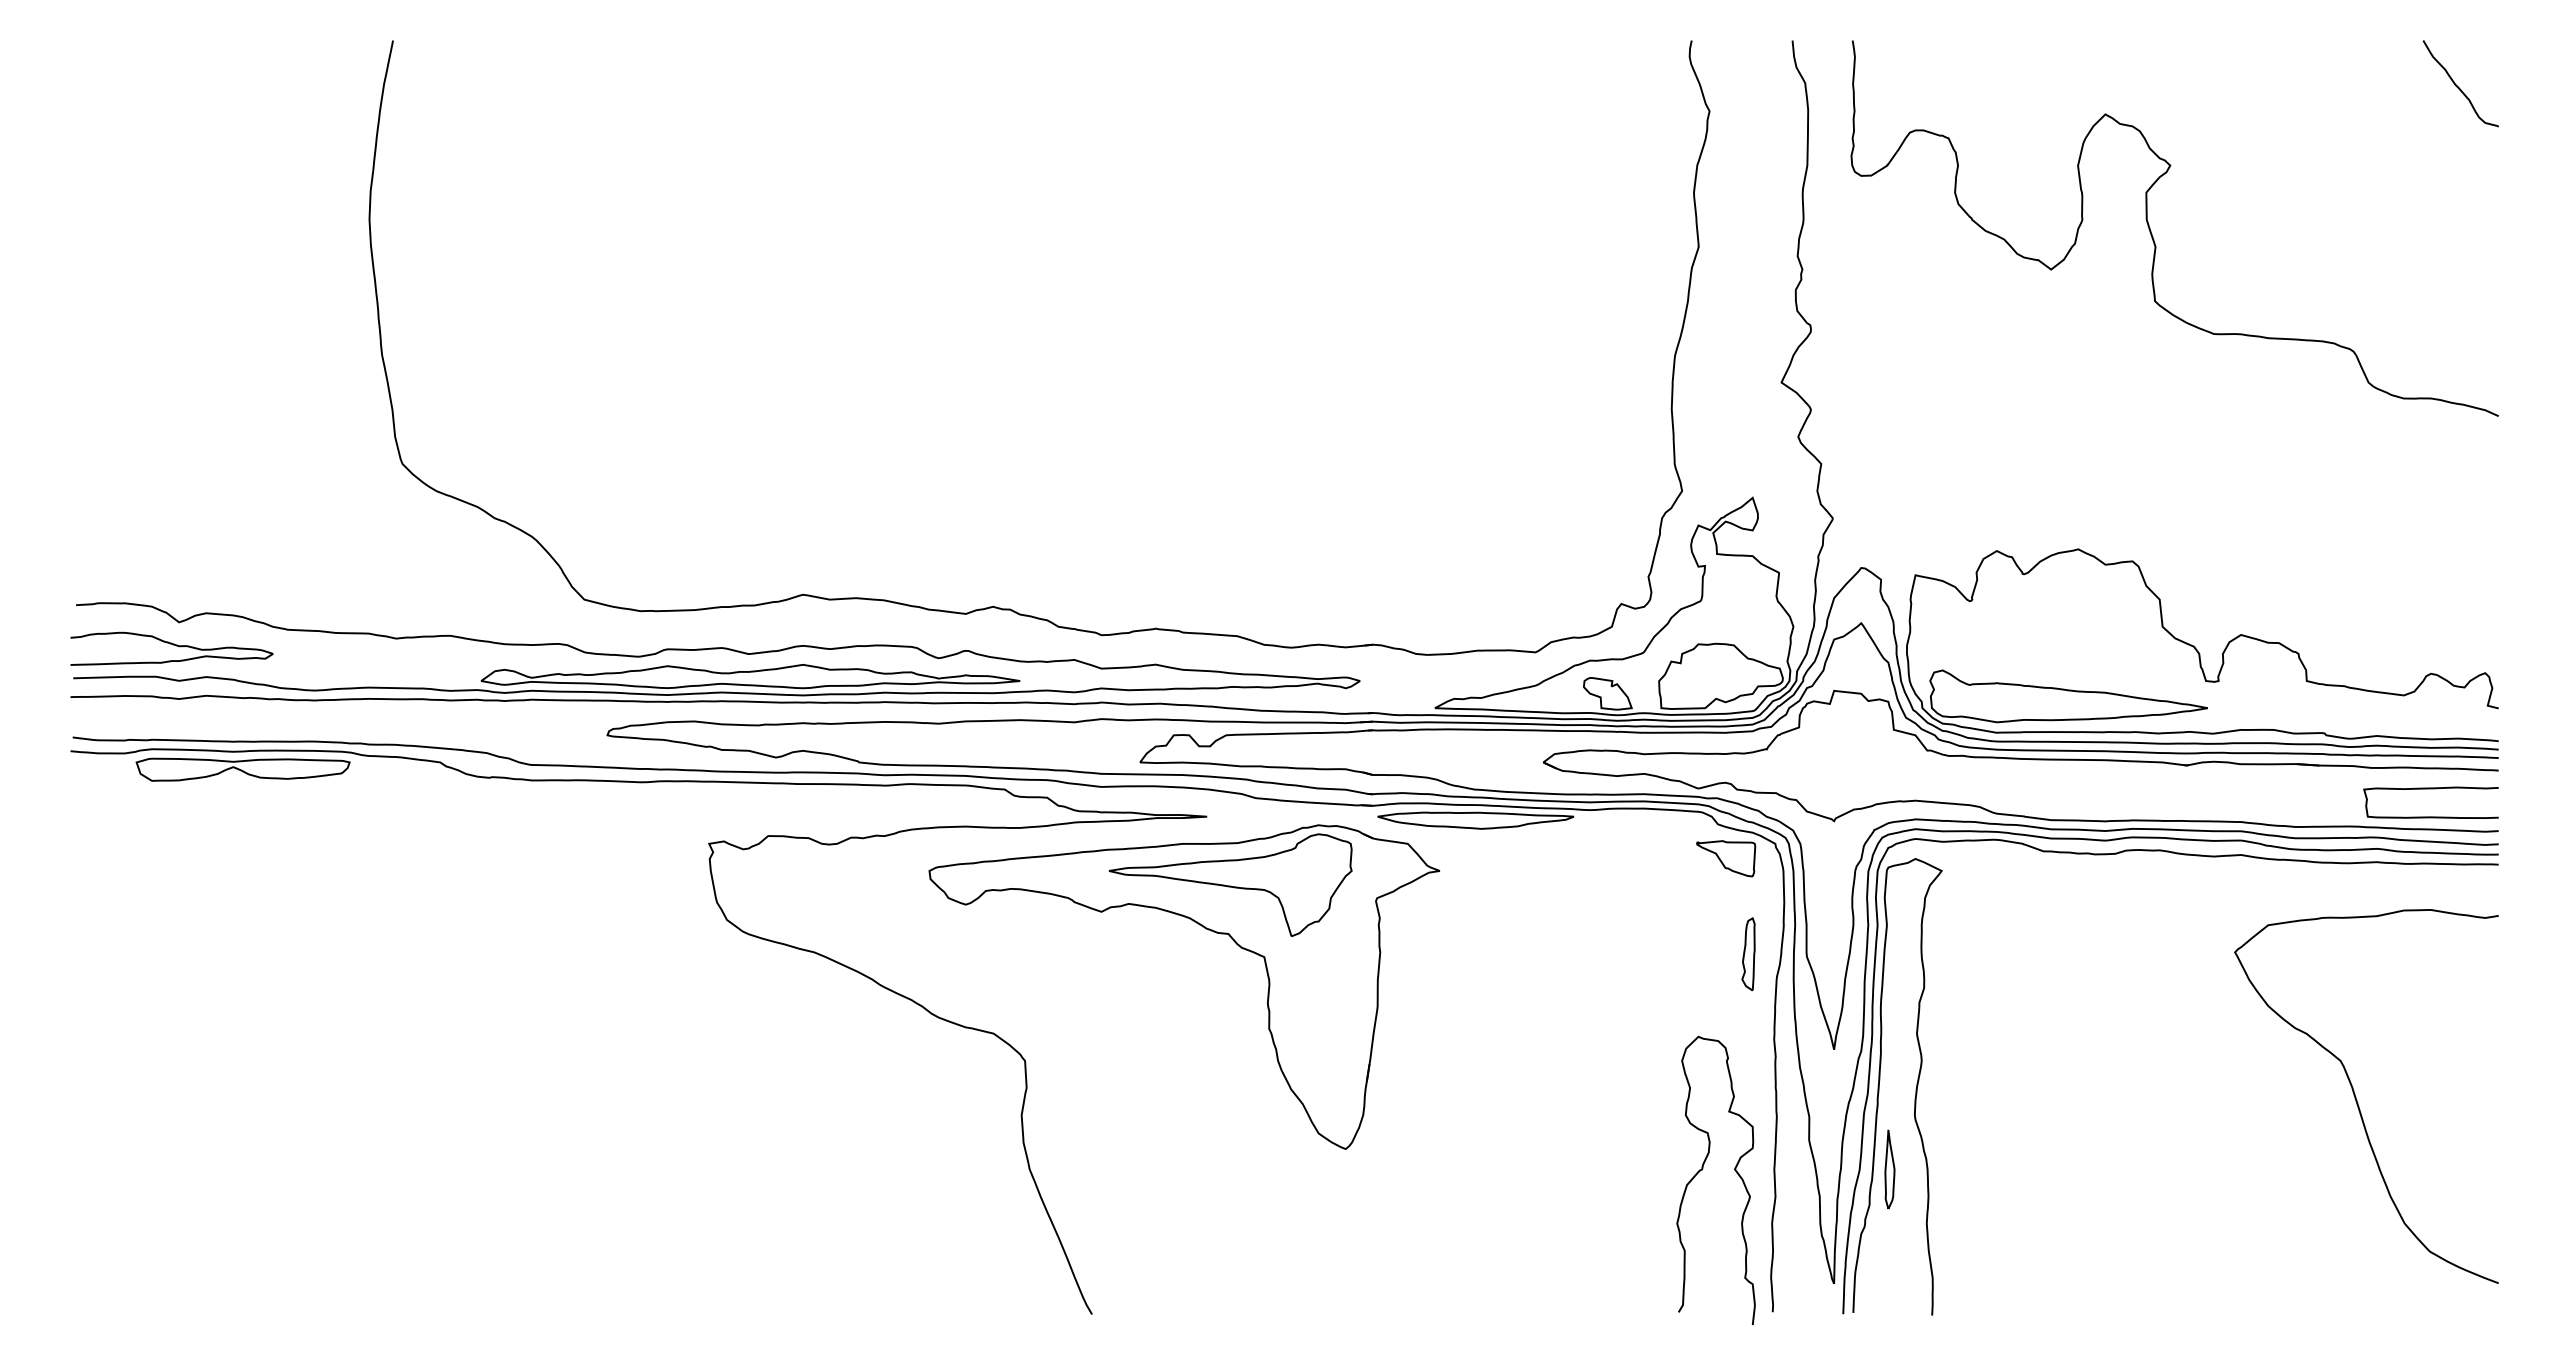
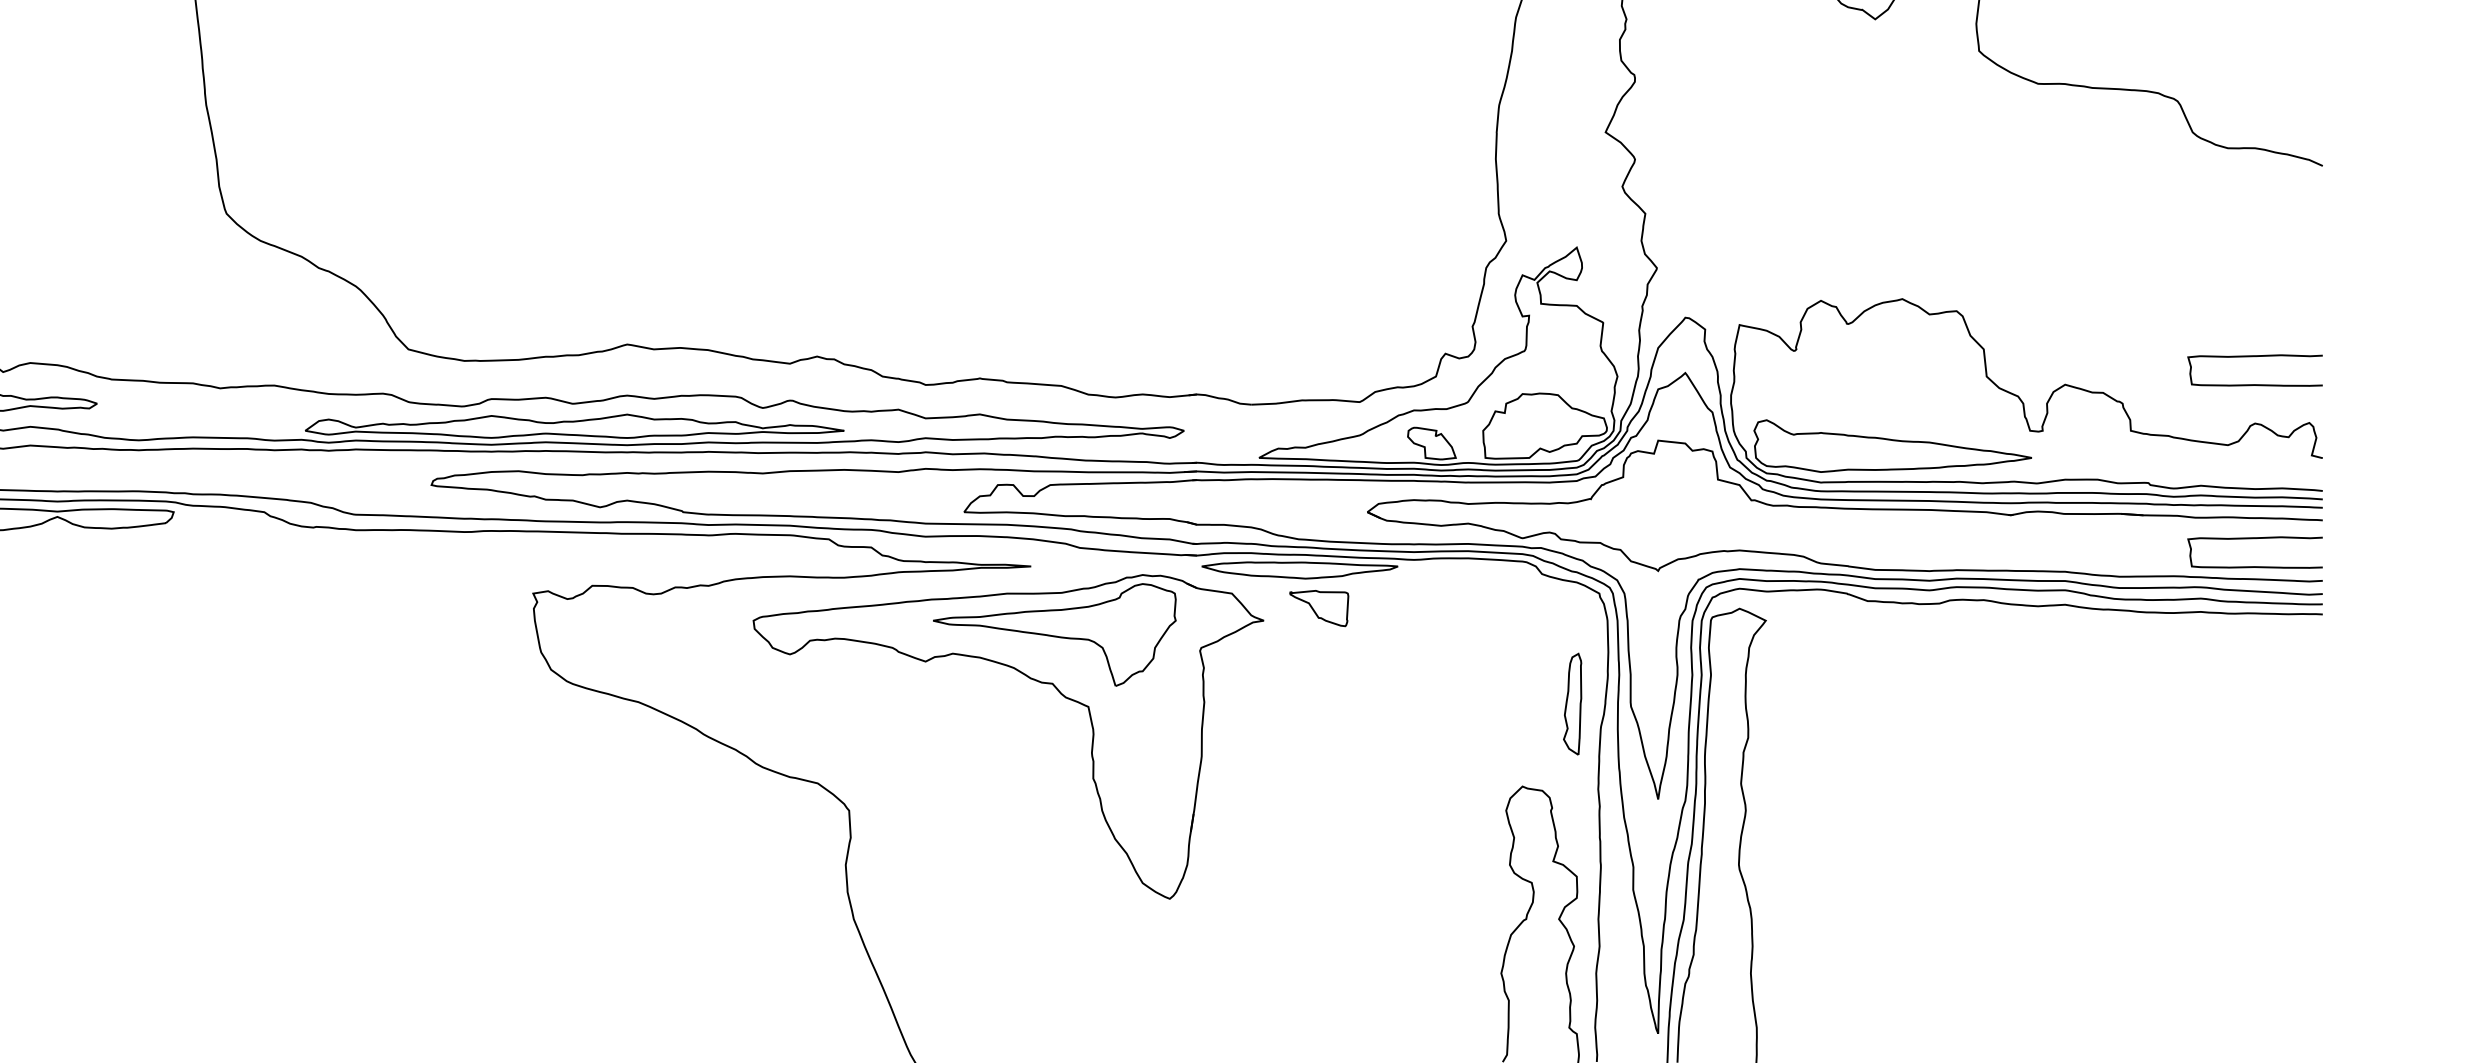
curve: (2430, 607) -> (2254, 357), added
part: (1726, 858) -> (1319, 608), moved
part: (1748, 953) -> (1572, 703), size x1.4
curve: (2357, 1100) -> (2181, 850), removed
part: (1889, 1169) -> (1713, 919), removed

